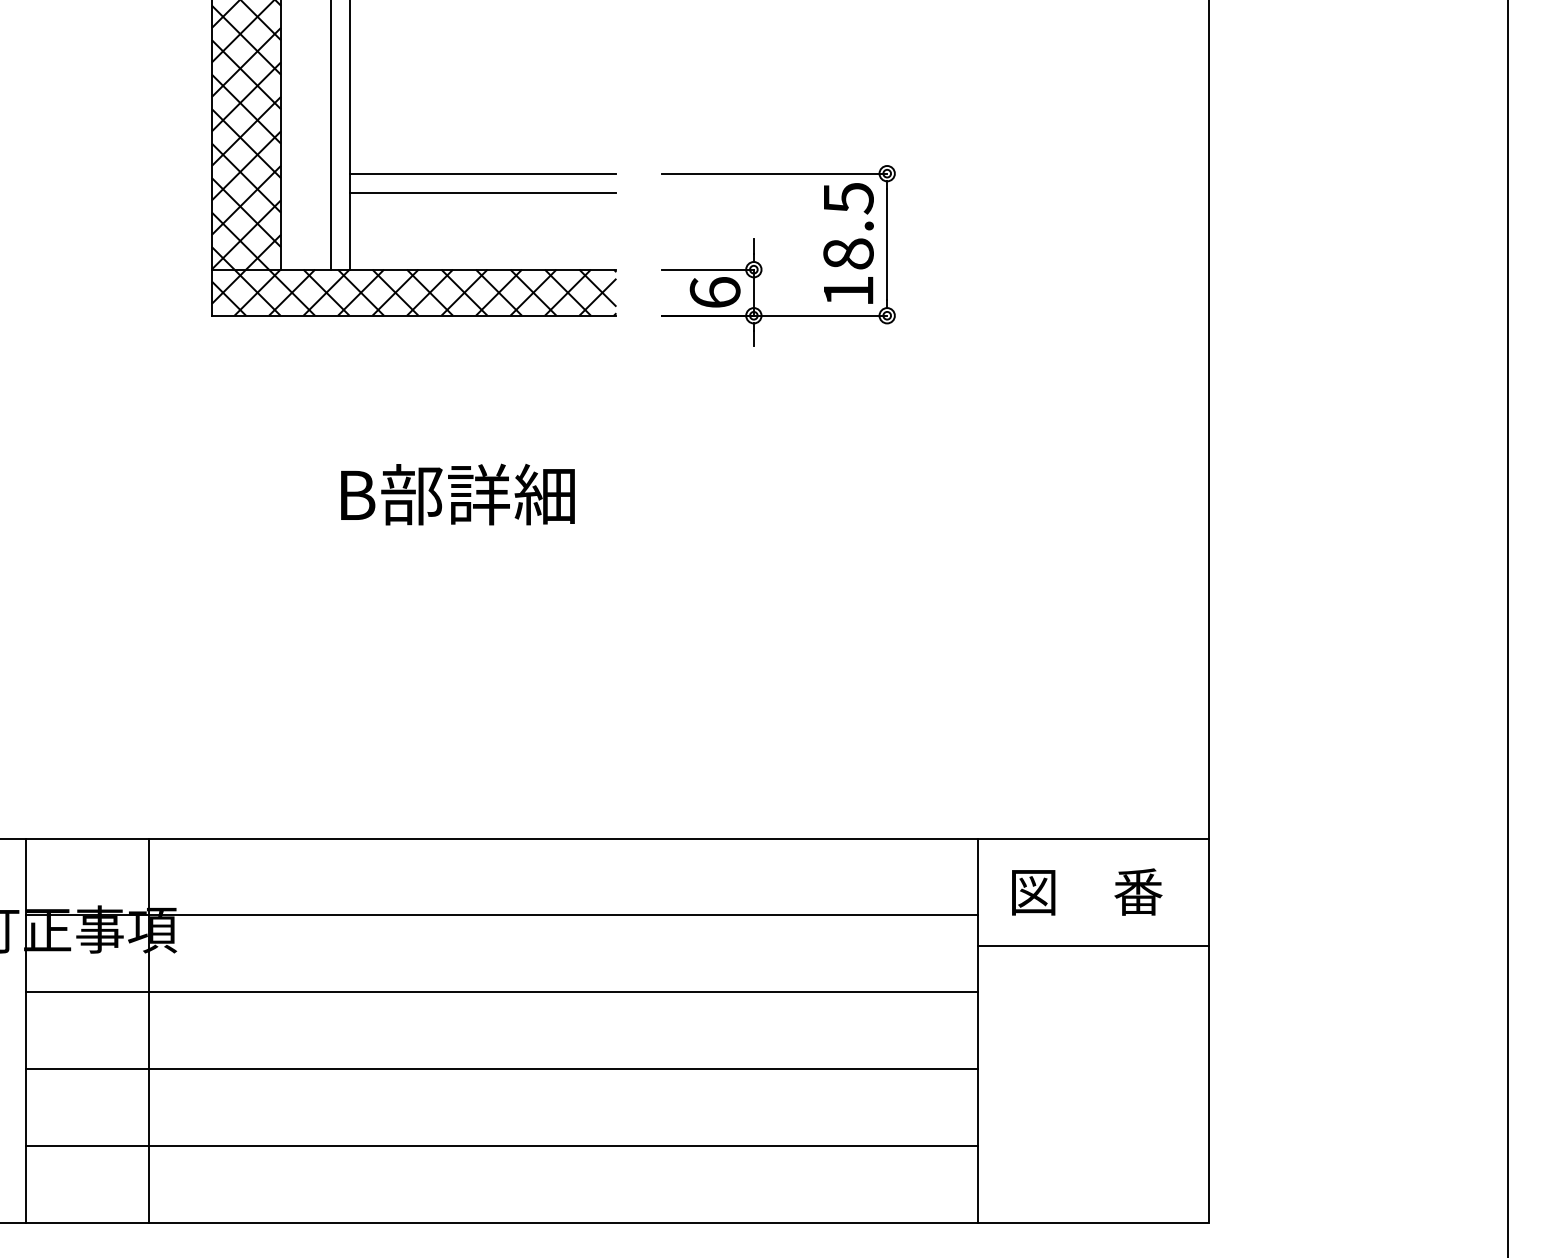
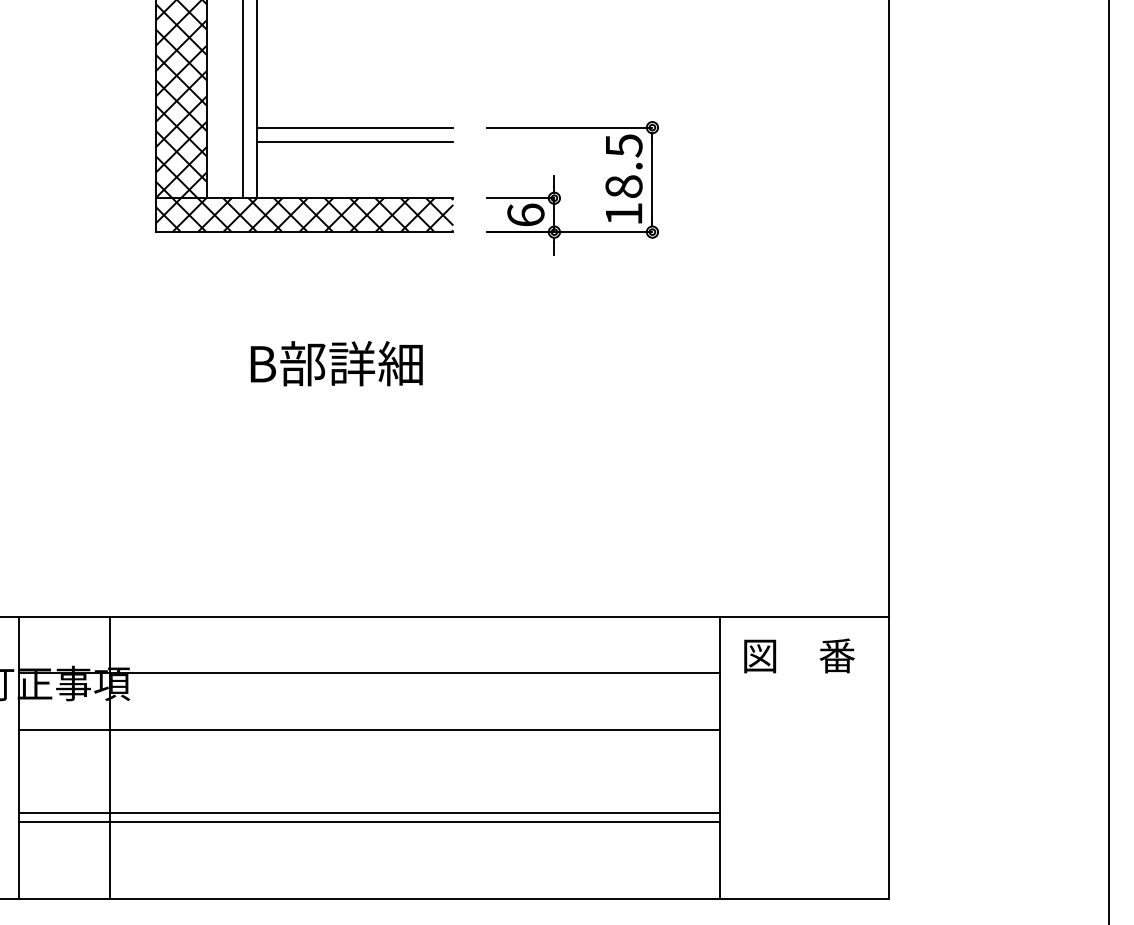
line: (1093, 945) -> (804, 695), removed
line: (502, 1069) -> (369, 822), moved
line: (502, 1145) -> (369, 812), moved

